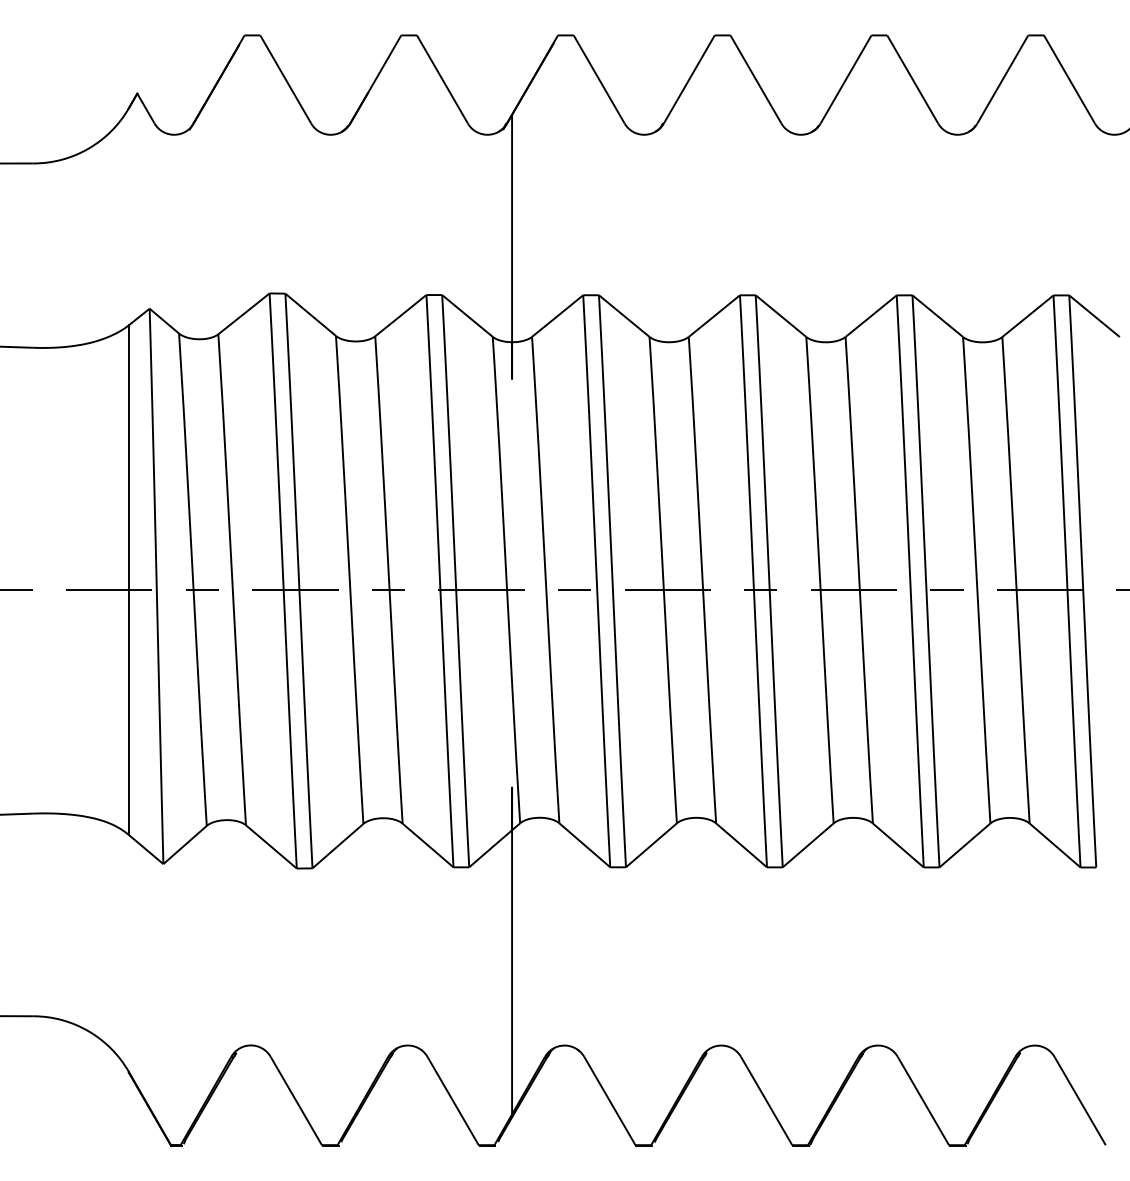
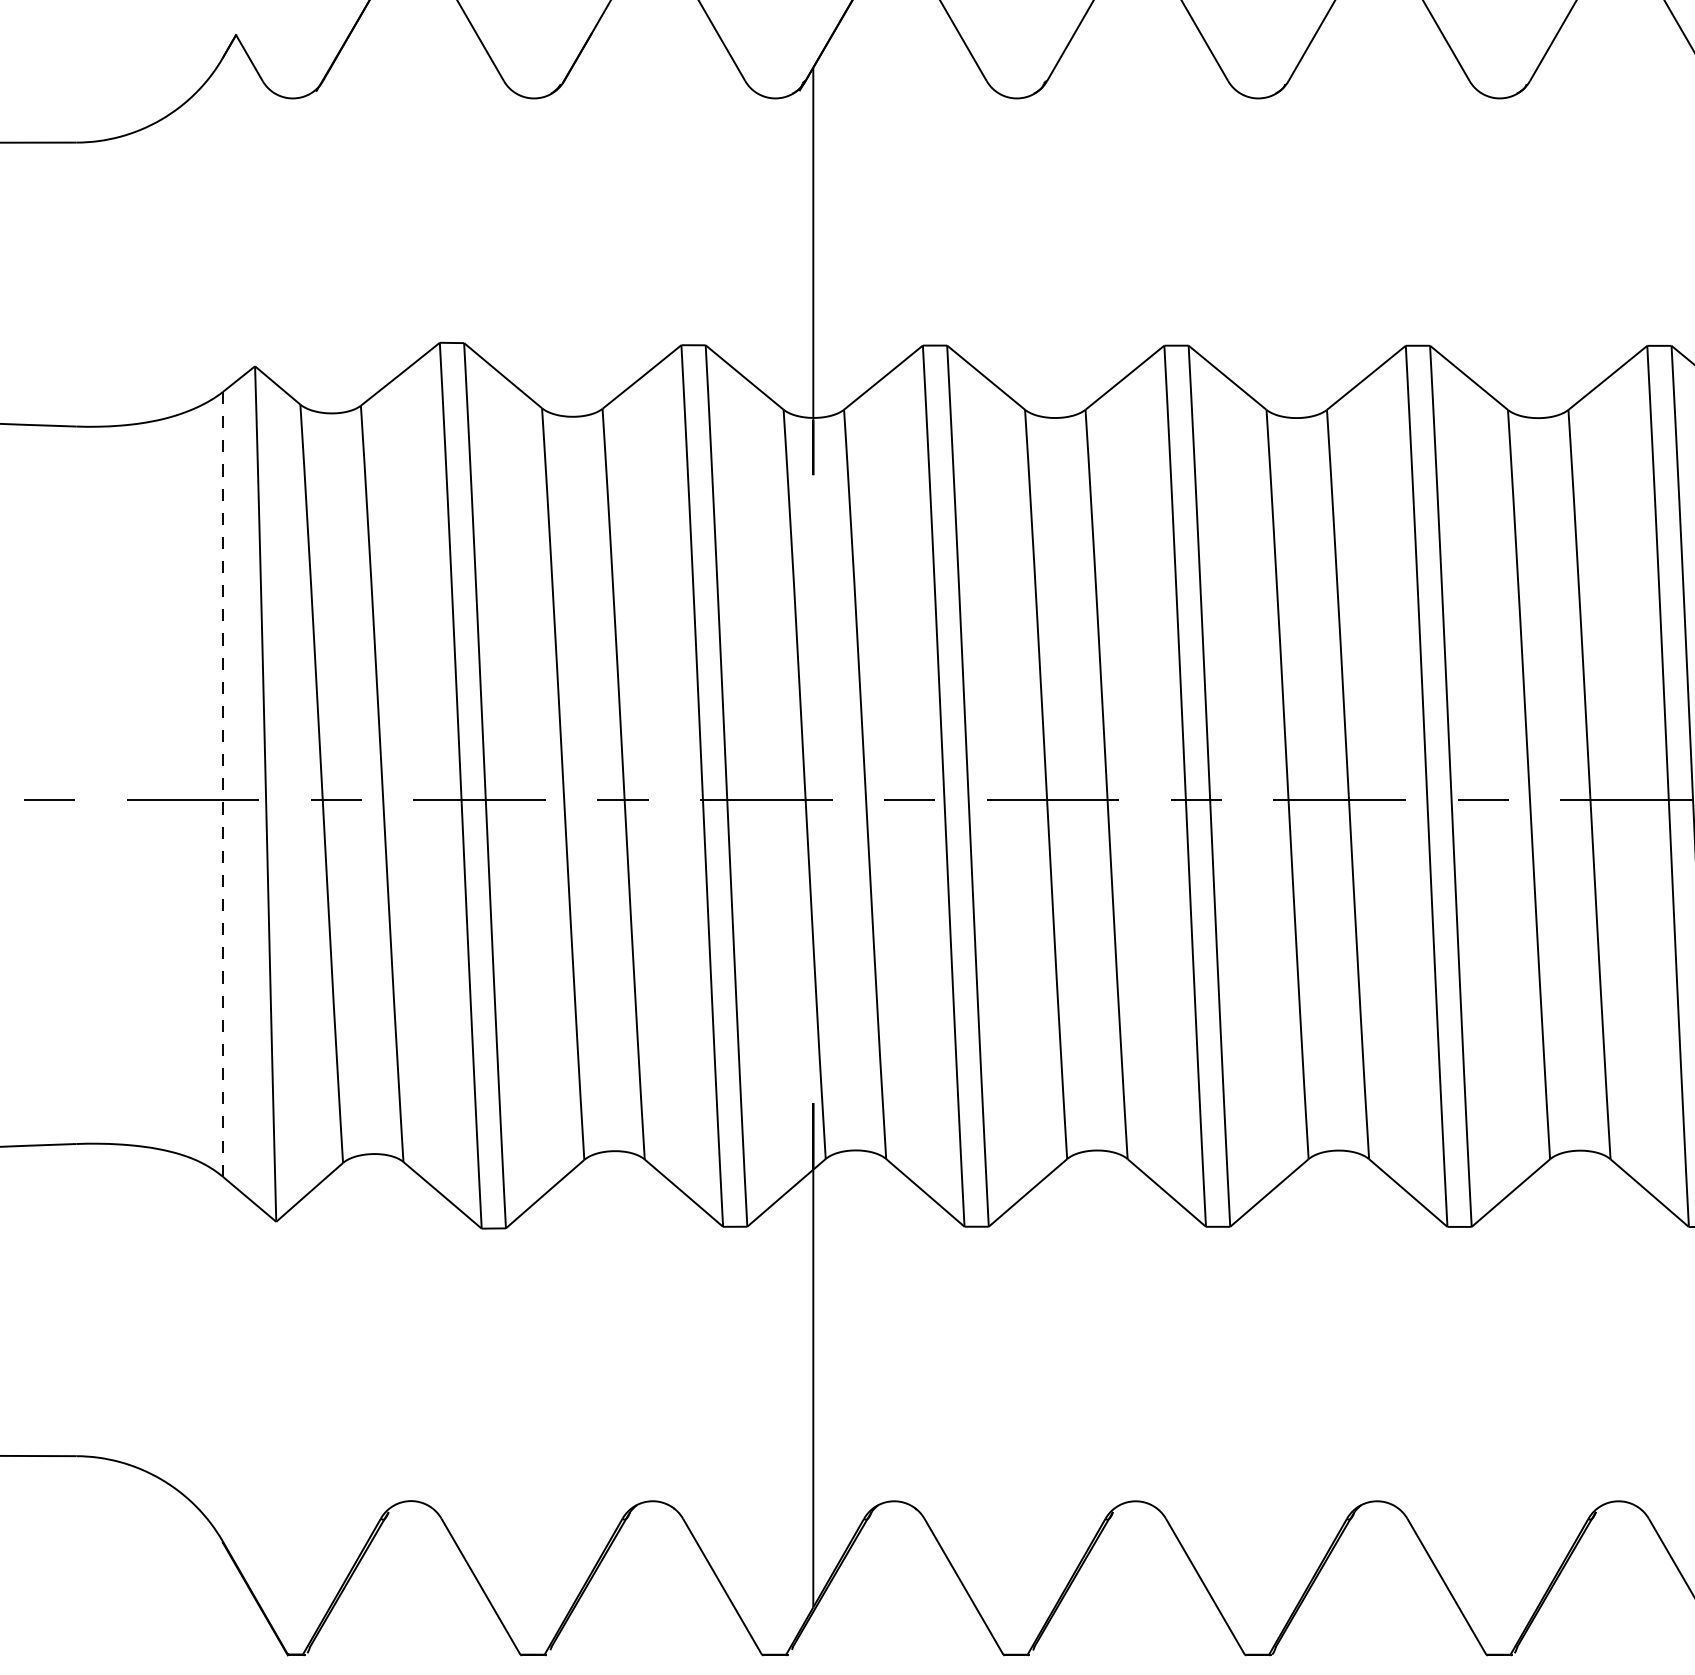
line: (128, 580) -> (222, 784), solid -> dashed

